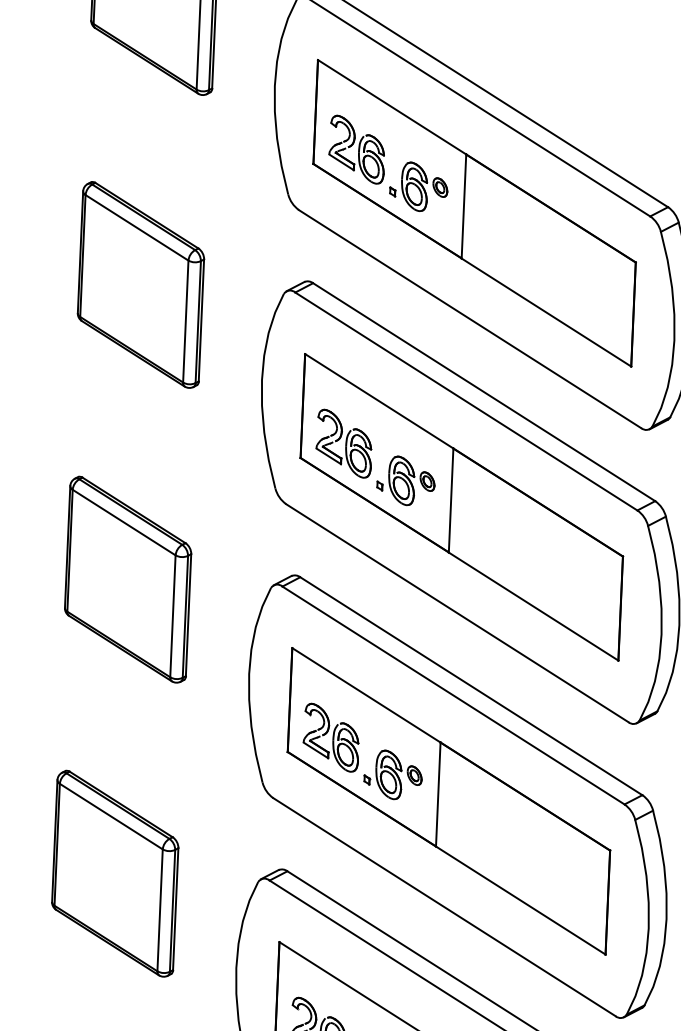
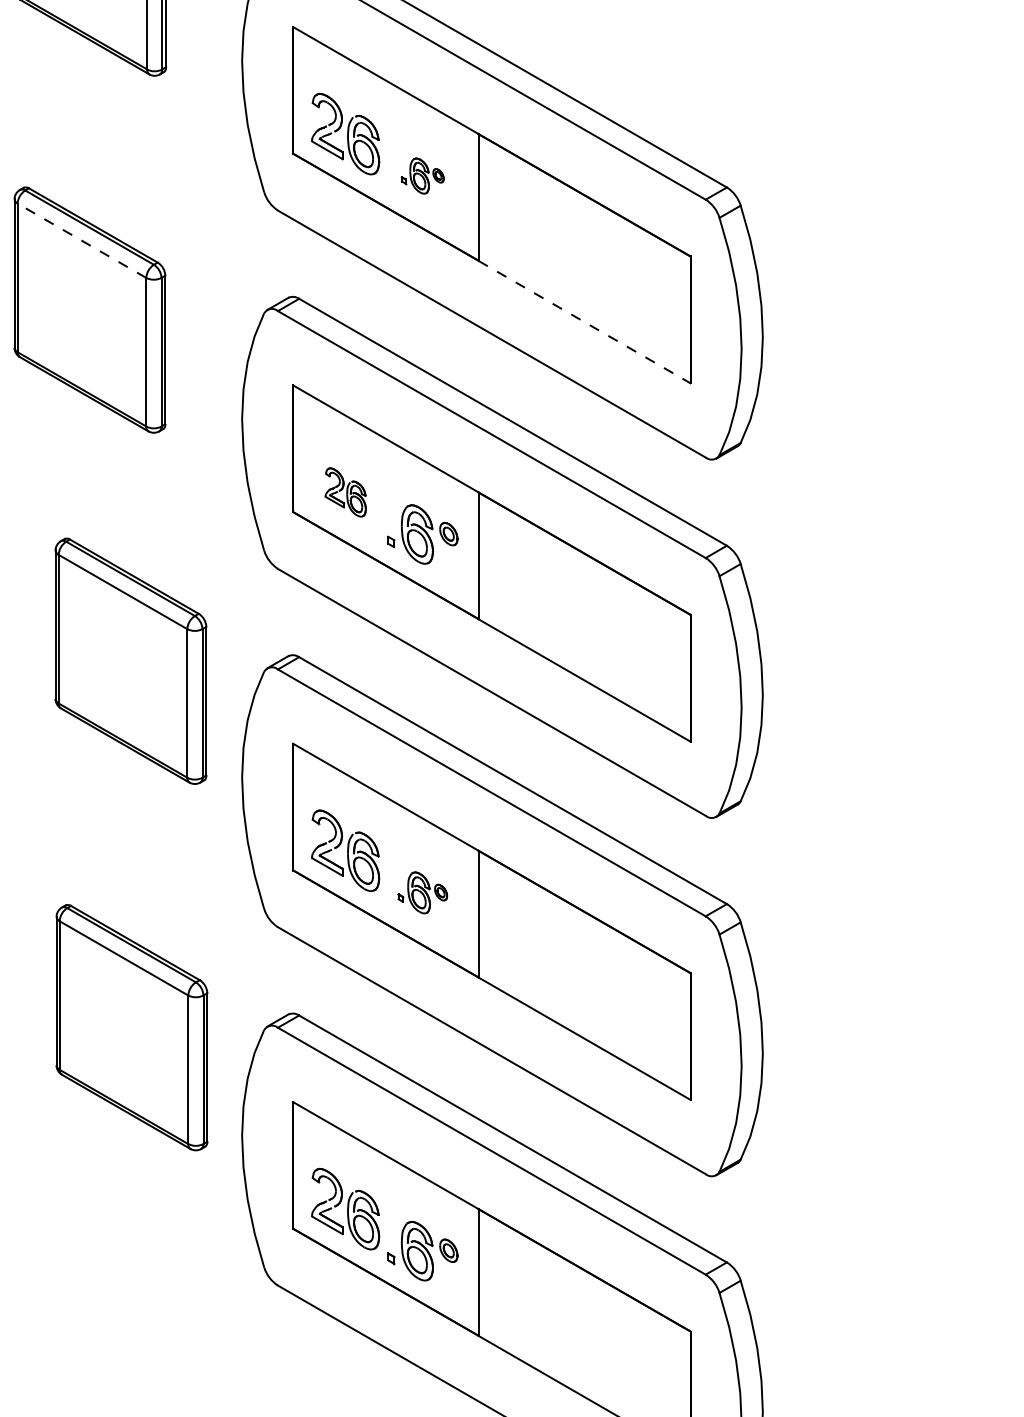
part: (418, 186) -> (422, 175), size x0.6
line: (136, 227) -> (81, 240), solid -> dashed
line: (546, 312) -> (584, 322), solid -> dashed
part: (344, 443) -> (345, 492), size x0.6
part: (127, 579) -> (130, 660), moved
part: (393, 774) -> (422, 892), size x0.7
part: (114, 873) -> (131, 1027), moved

